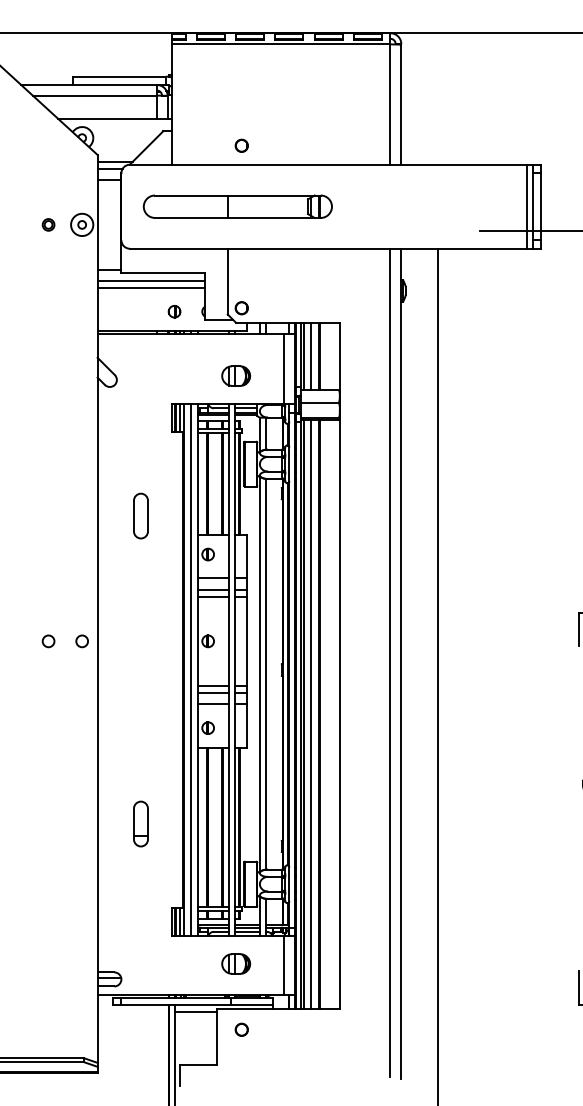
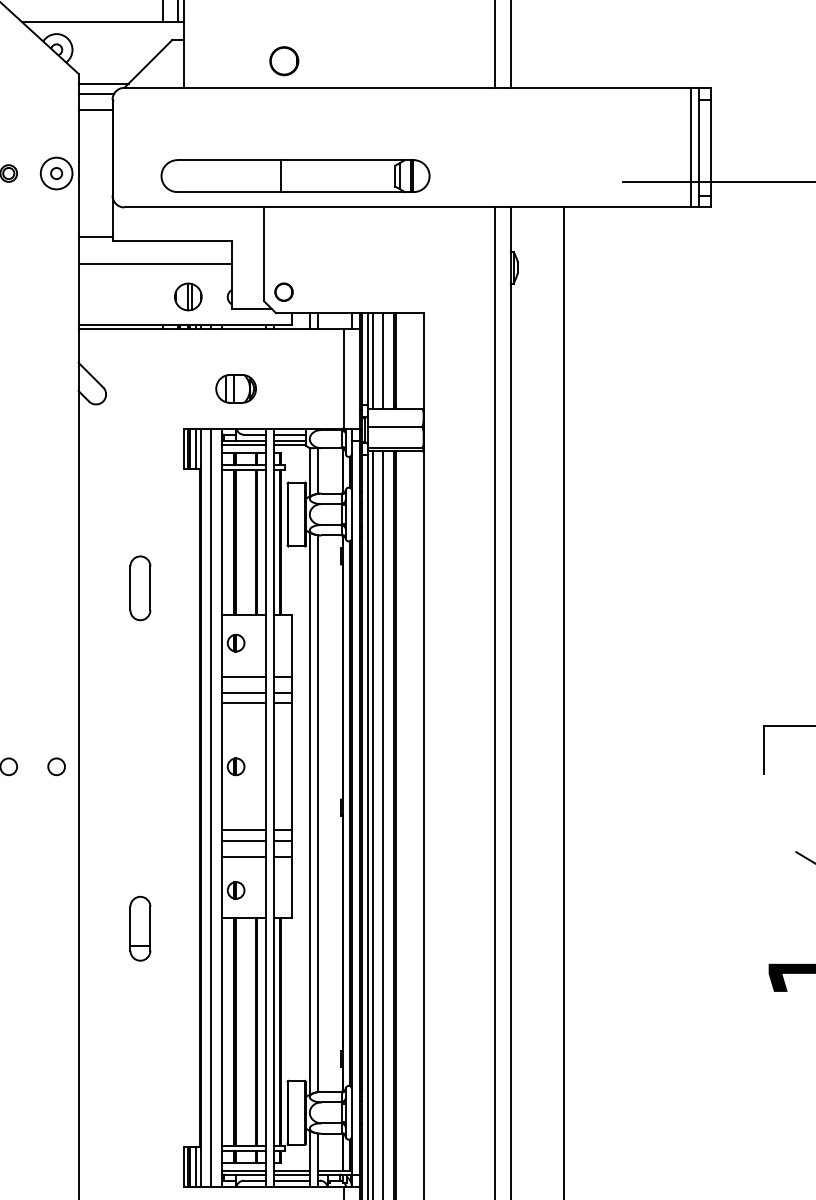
circle: (241, 145) -> (283, 60), size x1.6
part: (237, 206) -> (295, 175), moved
line: (151, 280) -> (155, 252), removed
part: (174, 311) -> (188, 296), size x1.6
part: (236, 375) -> (236, 388), moved
part: (140, 823) -> (139, 927), moved

